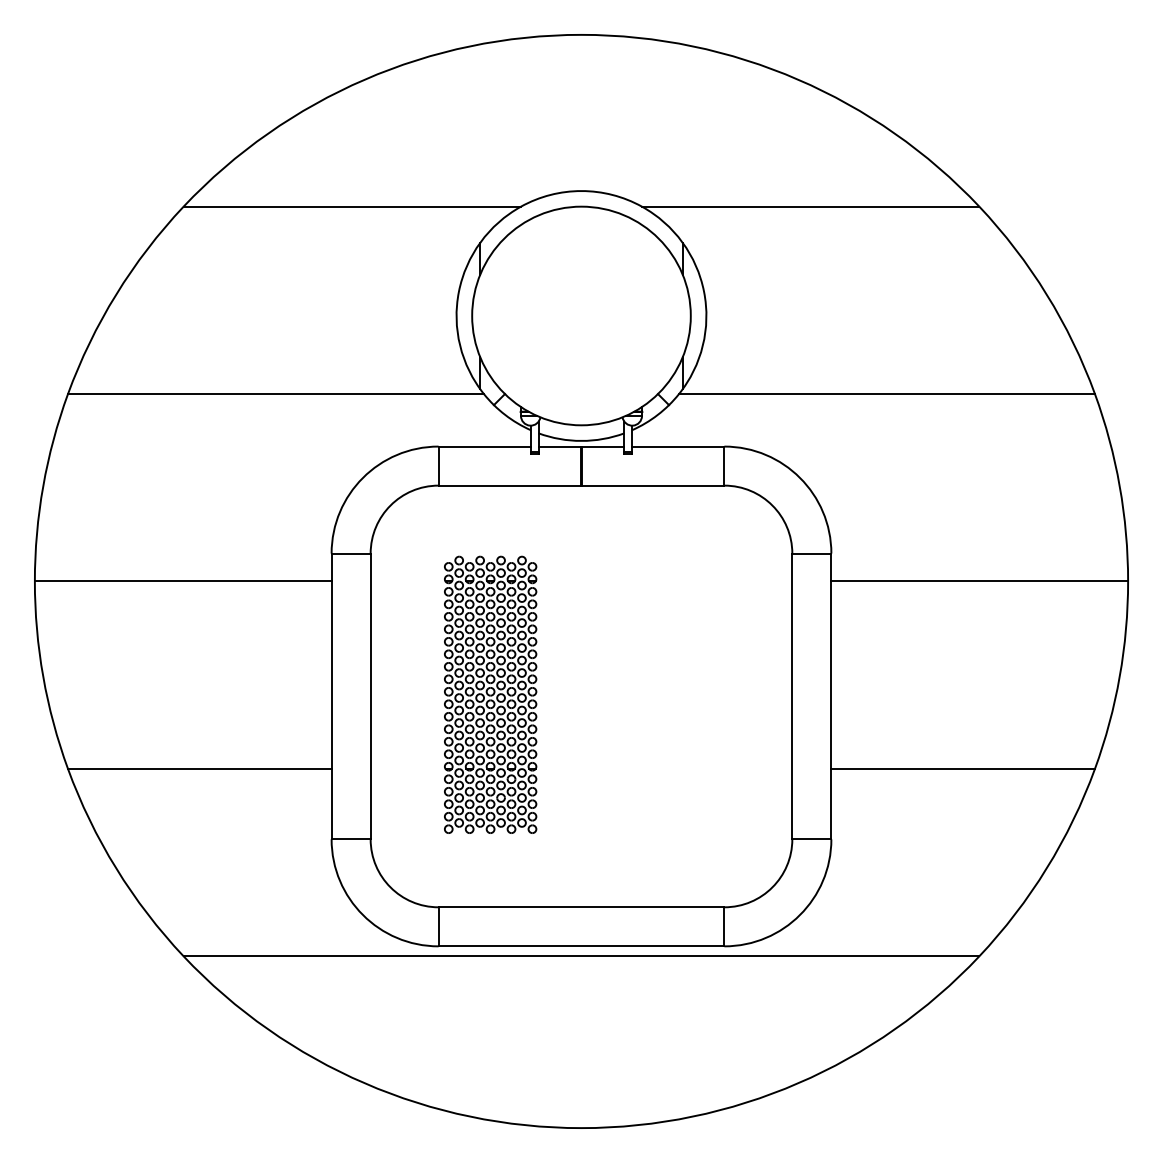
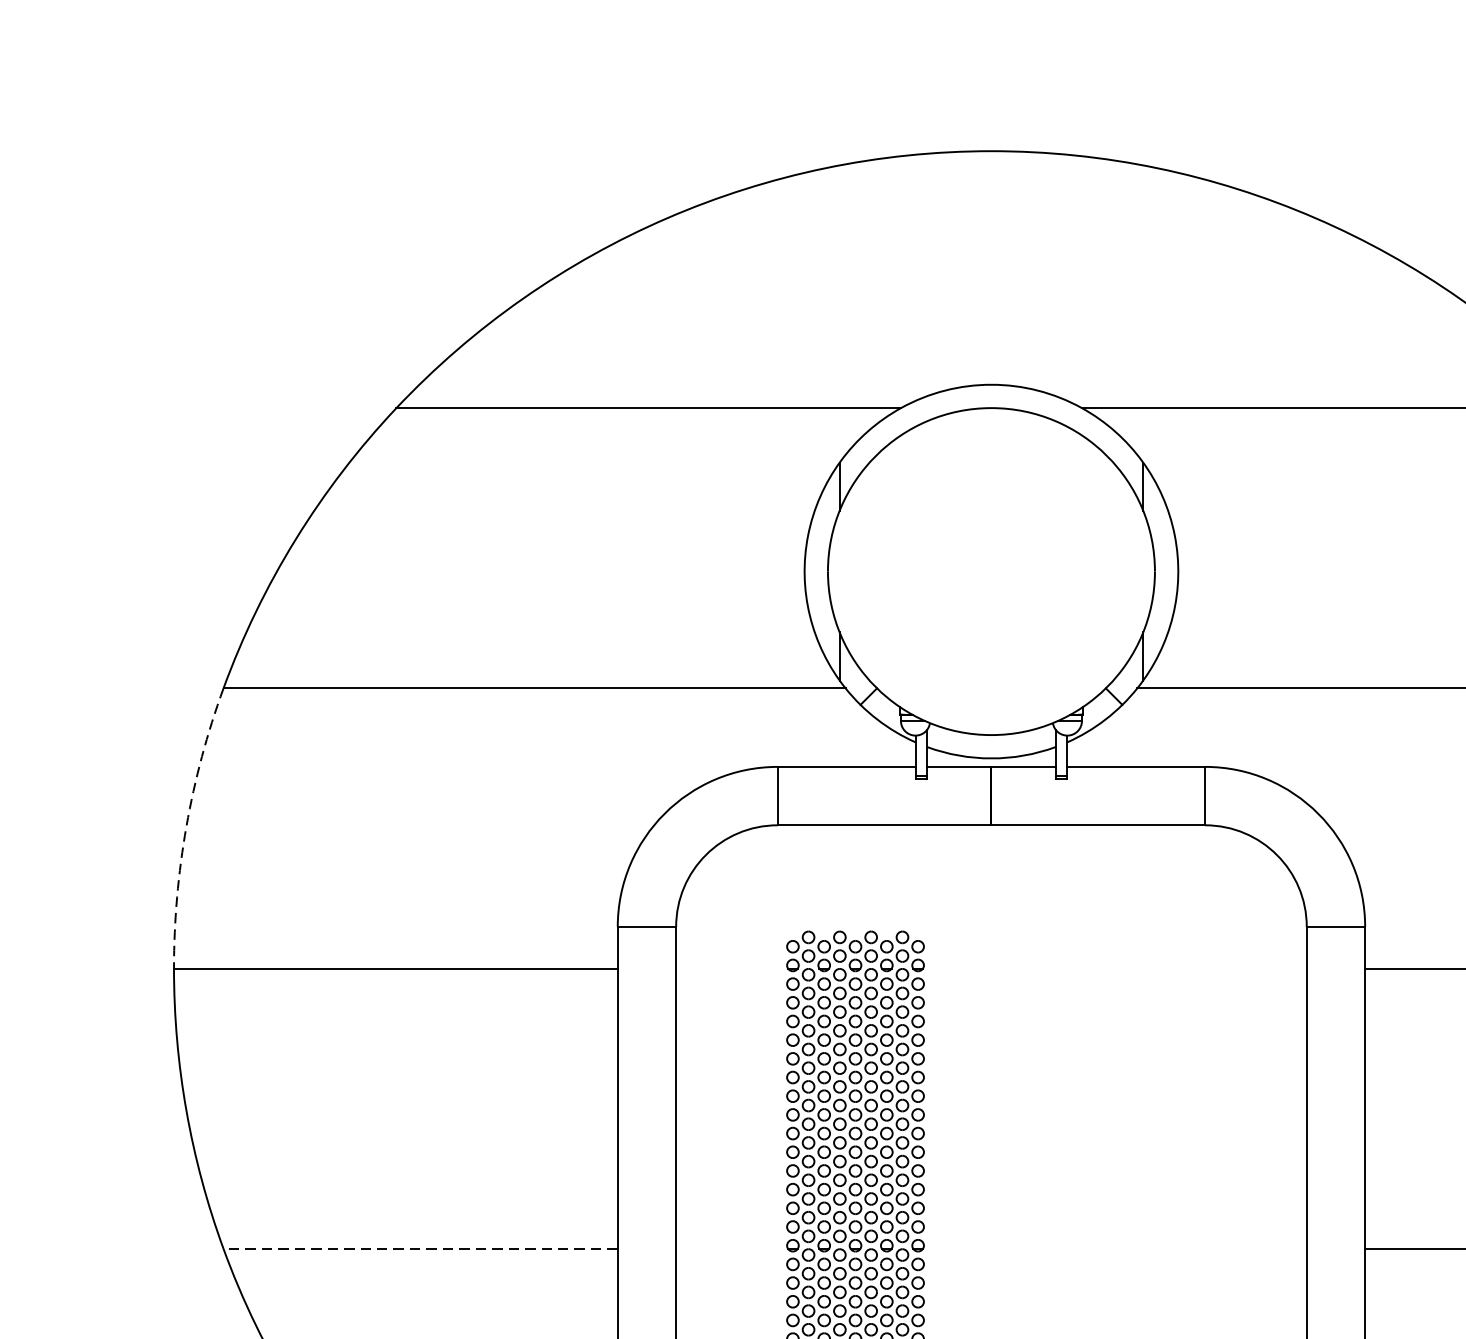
arc: (43, 486) -> (186, 826), solid -> dashed
line: (199, 768) -> (420, 1248), solid -> dashed

